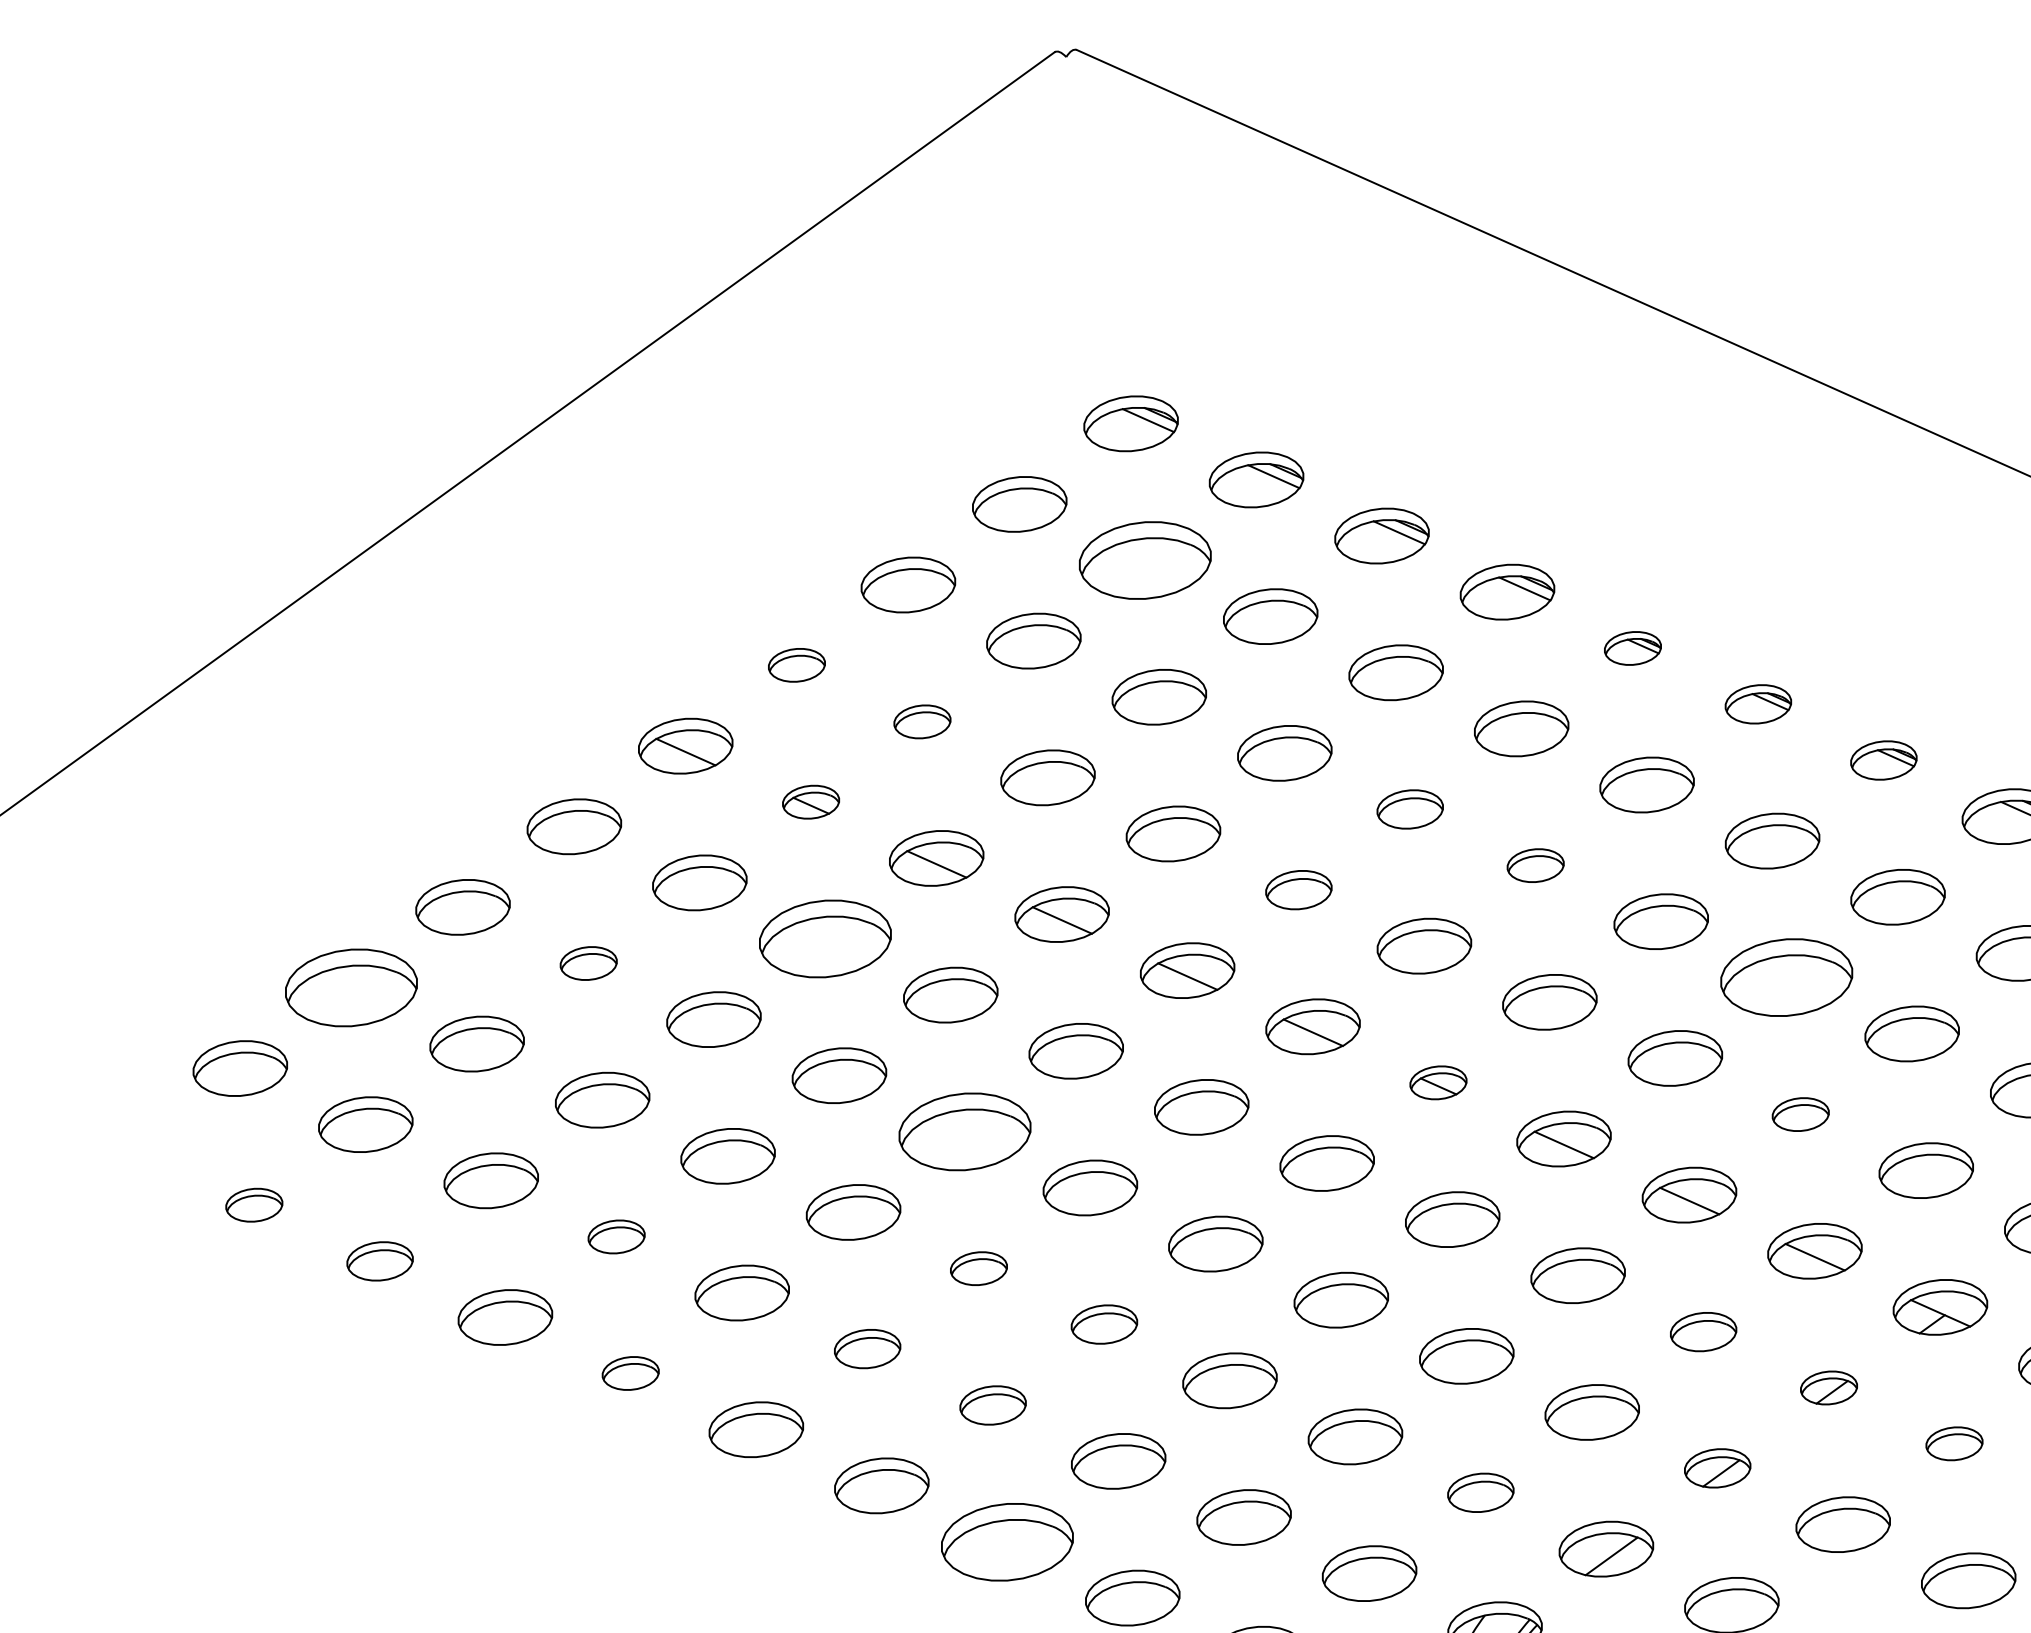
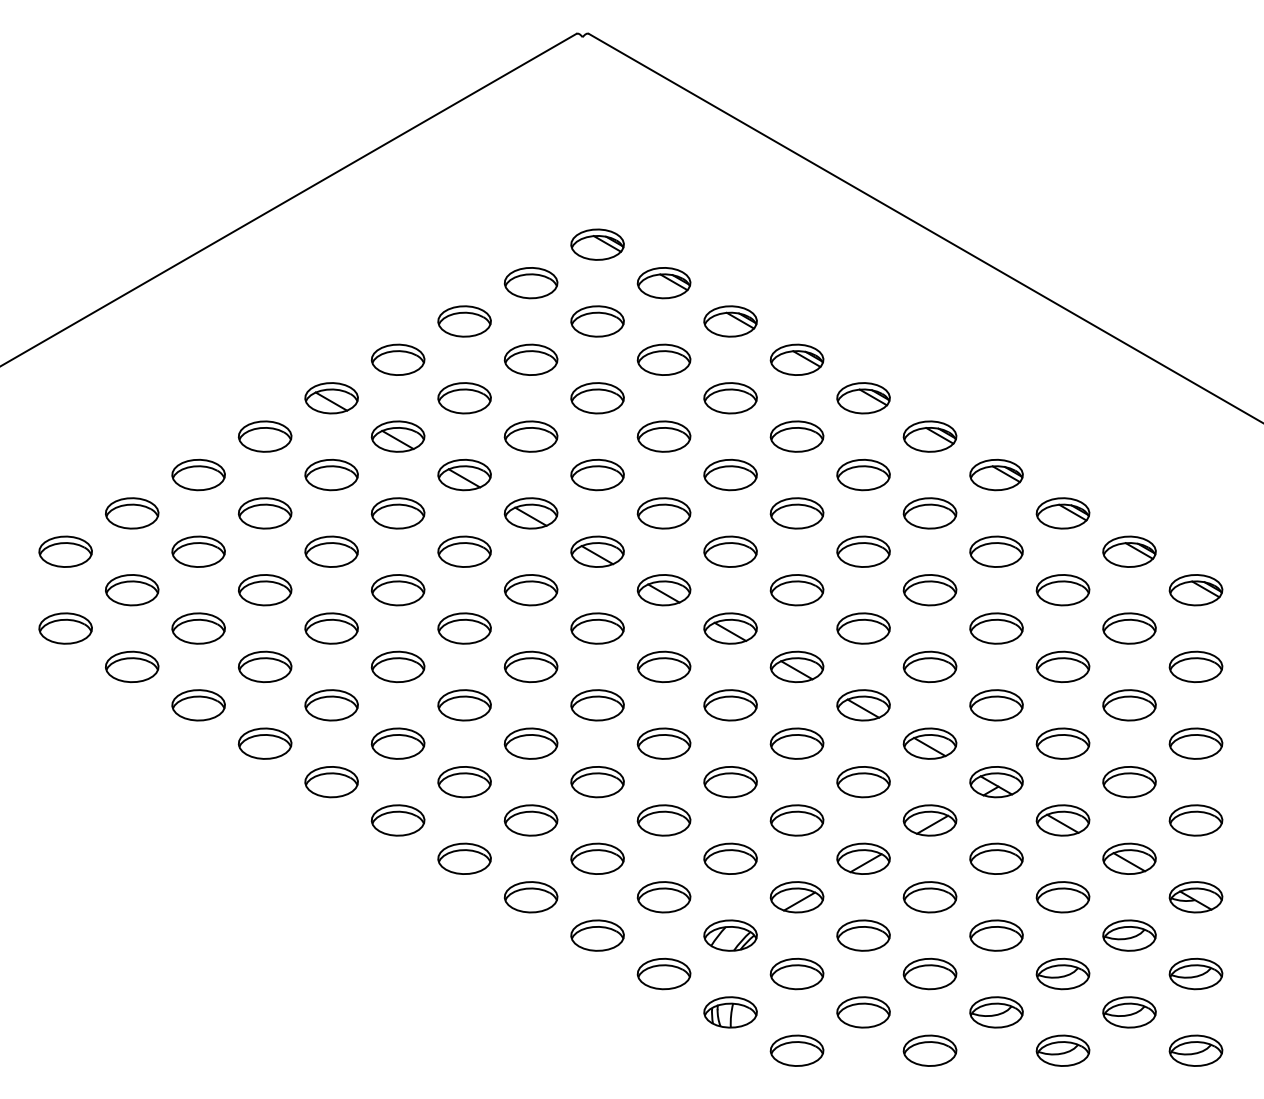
part: (1145, 560) -> (597, 321), size x0.71
part: (1632, 648) -> (863, 398), size x1.67
part: (795, 665) -> (397, 359), size x1.67
part: (1757, 704) -> (929, 436), size x1.43
part: (922, 722) -> (464, 398), size x1.67
part: (1883, 759) -> (996, 474), size x1.43
part: (810, 802) -> (397, 436), size x1.67
part: (1410, 808) -> (730, 474), size x1.43
part: (1534, 865) -> (796, 513), size x1.67
part: (1297, 890) -> (663, 513), size x1.43
part: (824, 939) -> (397, 513), size x0.71
part: (589, 963) -> (265, 513), size x1.67
part: (1785, 978) -> (929, 590), size x0.71
part: (352, 988) -> (132, 513), size x0.71
part: (1438, 1082) -> (730, 628), size x1.67
part: (1799, 1113) -> (929, 666), size x1.67
part: (964, 1131) -> (464, 628), size x0.71
part: (254, 1205) -> (65, 628), size x1.67
part: (615, 1236) -> (264, 666), size x1.67
part: (380, 1260) -> (132, 666), size x1.43
part: (978, 1268) -> (464, 705), size x1.67
part: (1103, 1324) -> (530, 743), size x1.43
part: (1703, 1332) -> (863, 782), size x1.43
part: (866, 1348) -> (397, 743), size x1.43
part: (629, 1373) -> (264, 743), size x1.67
part: (1828, 1388) -> (929, 820), size x1.67
part: (993, 1406) -> (464, 782), size x1.43
part: (1954, 1443) -> (996, 858), size x1.67
part: (1717, 1467) -> (863, 858), size x1.43
part: (1480, 1492) -> (730, 858), size x1.43
part: (1007, 1541) -> (464, 858), size x0.71

